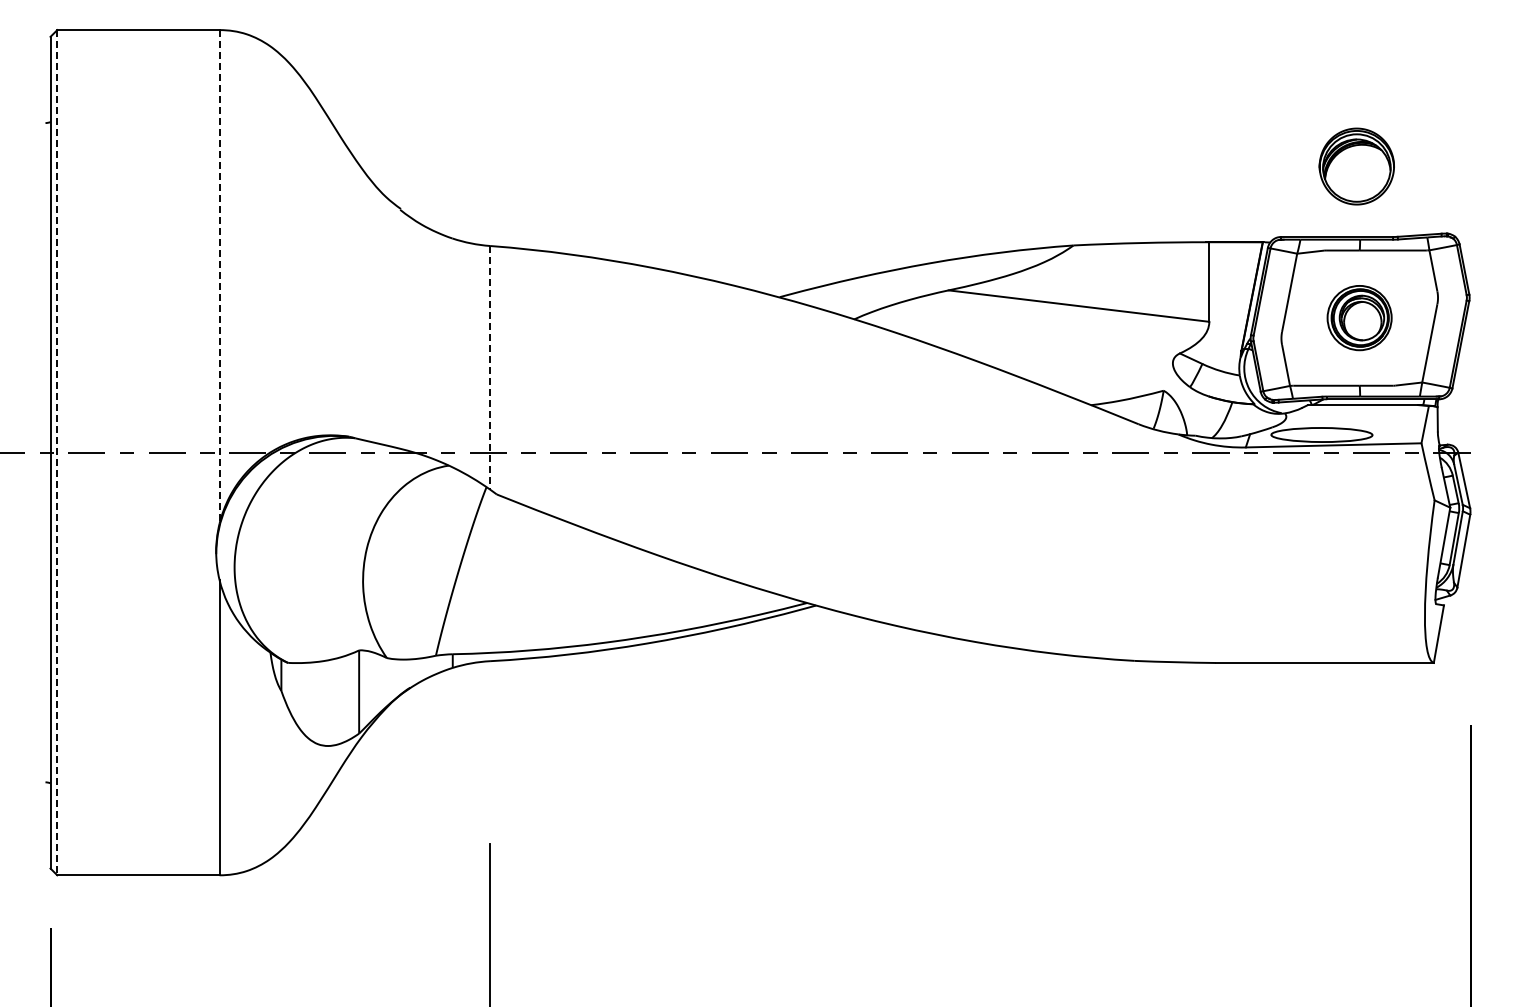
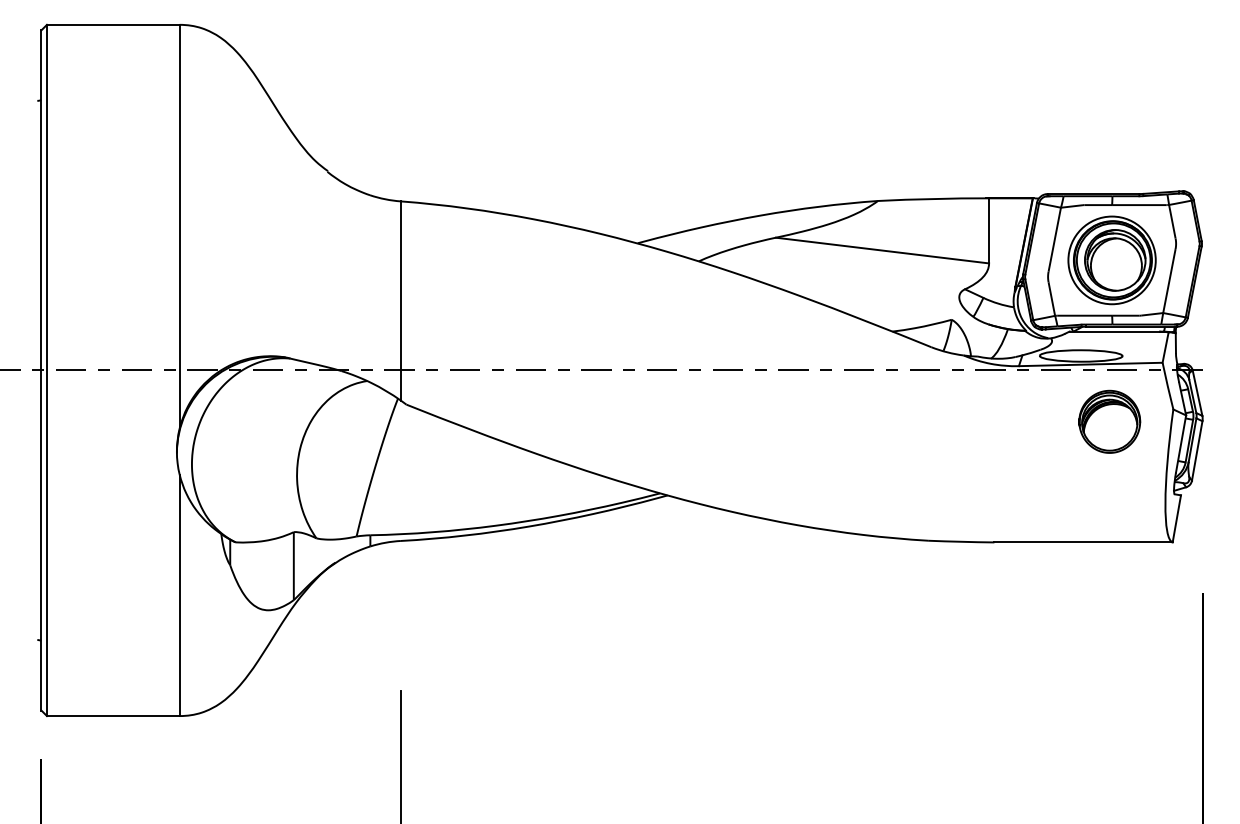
part: (1356, 166) -> (1109, 421), moved
line: (219, 276) -> (179, 226), dashed -> solid
part: (1359, 317) -> (1111, 259), size x1.67
line: (490, 367) -> (401, 300), dashed -> solid
line: (57, 452) -> (47, 370), dashed -> solid

